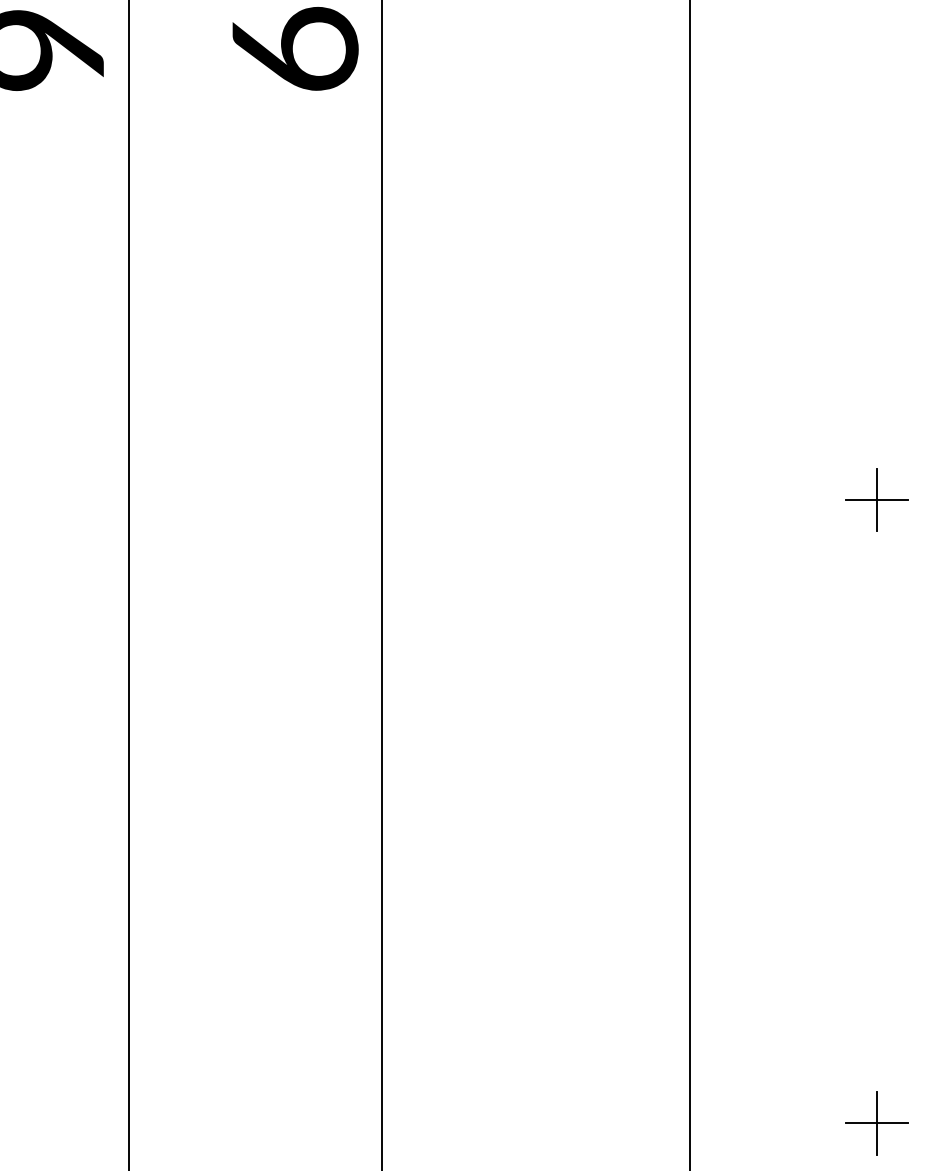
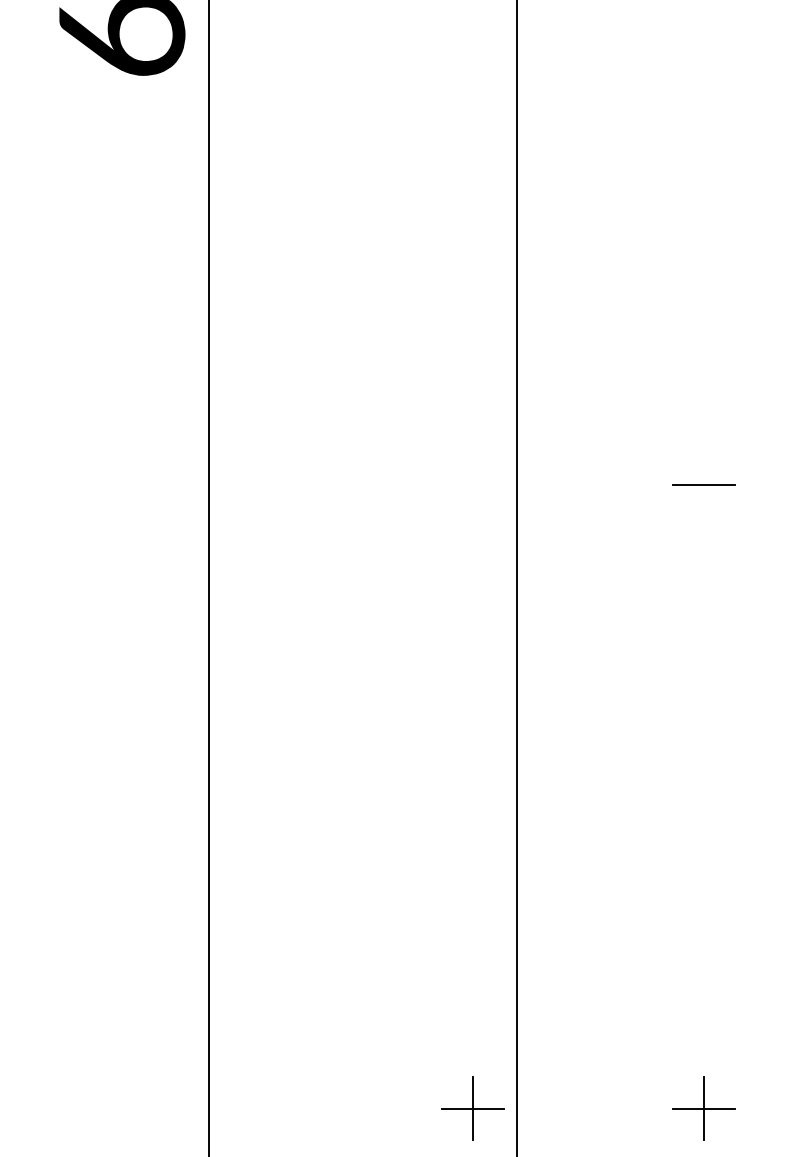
line: (877, 499) -> (704, 484), removed
part: (645, 1123) -> (472, 1108), added

